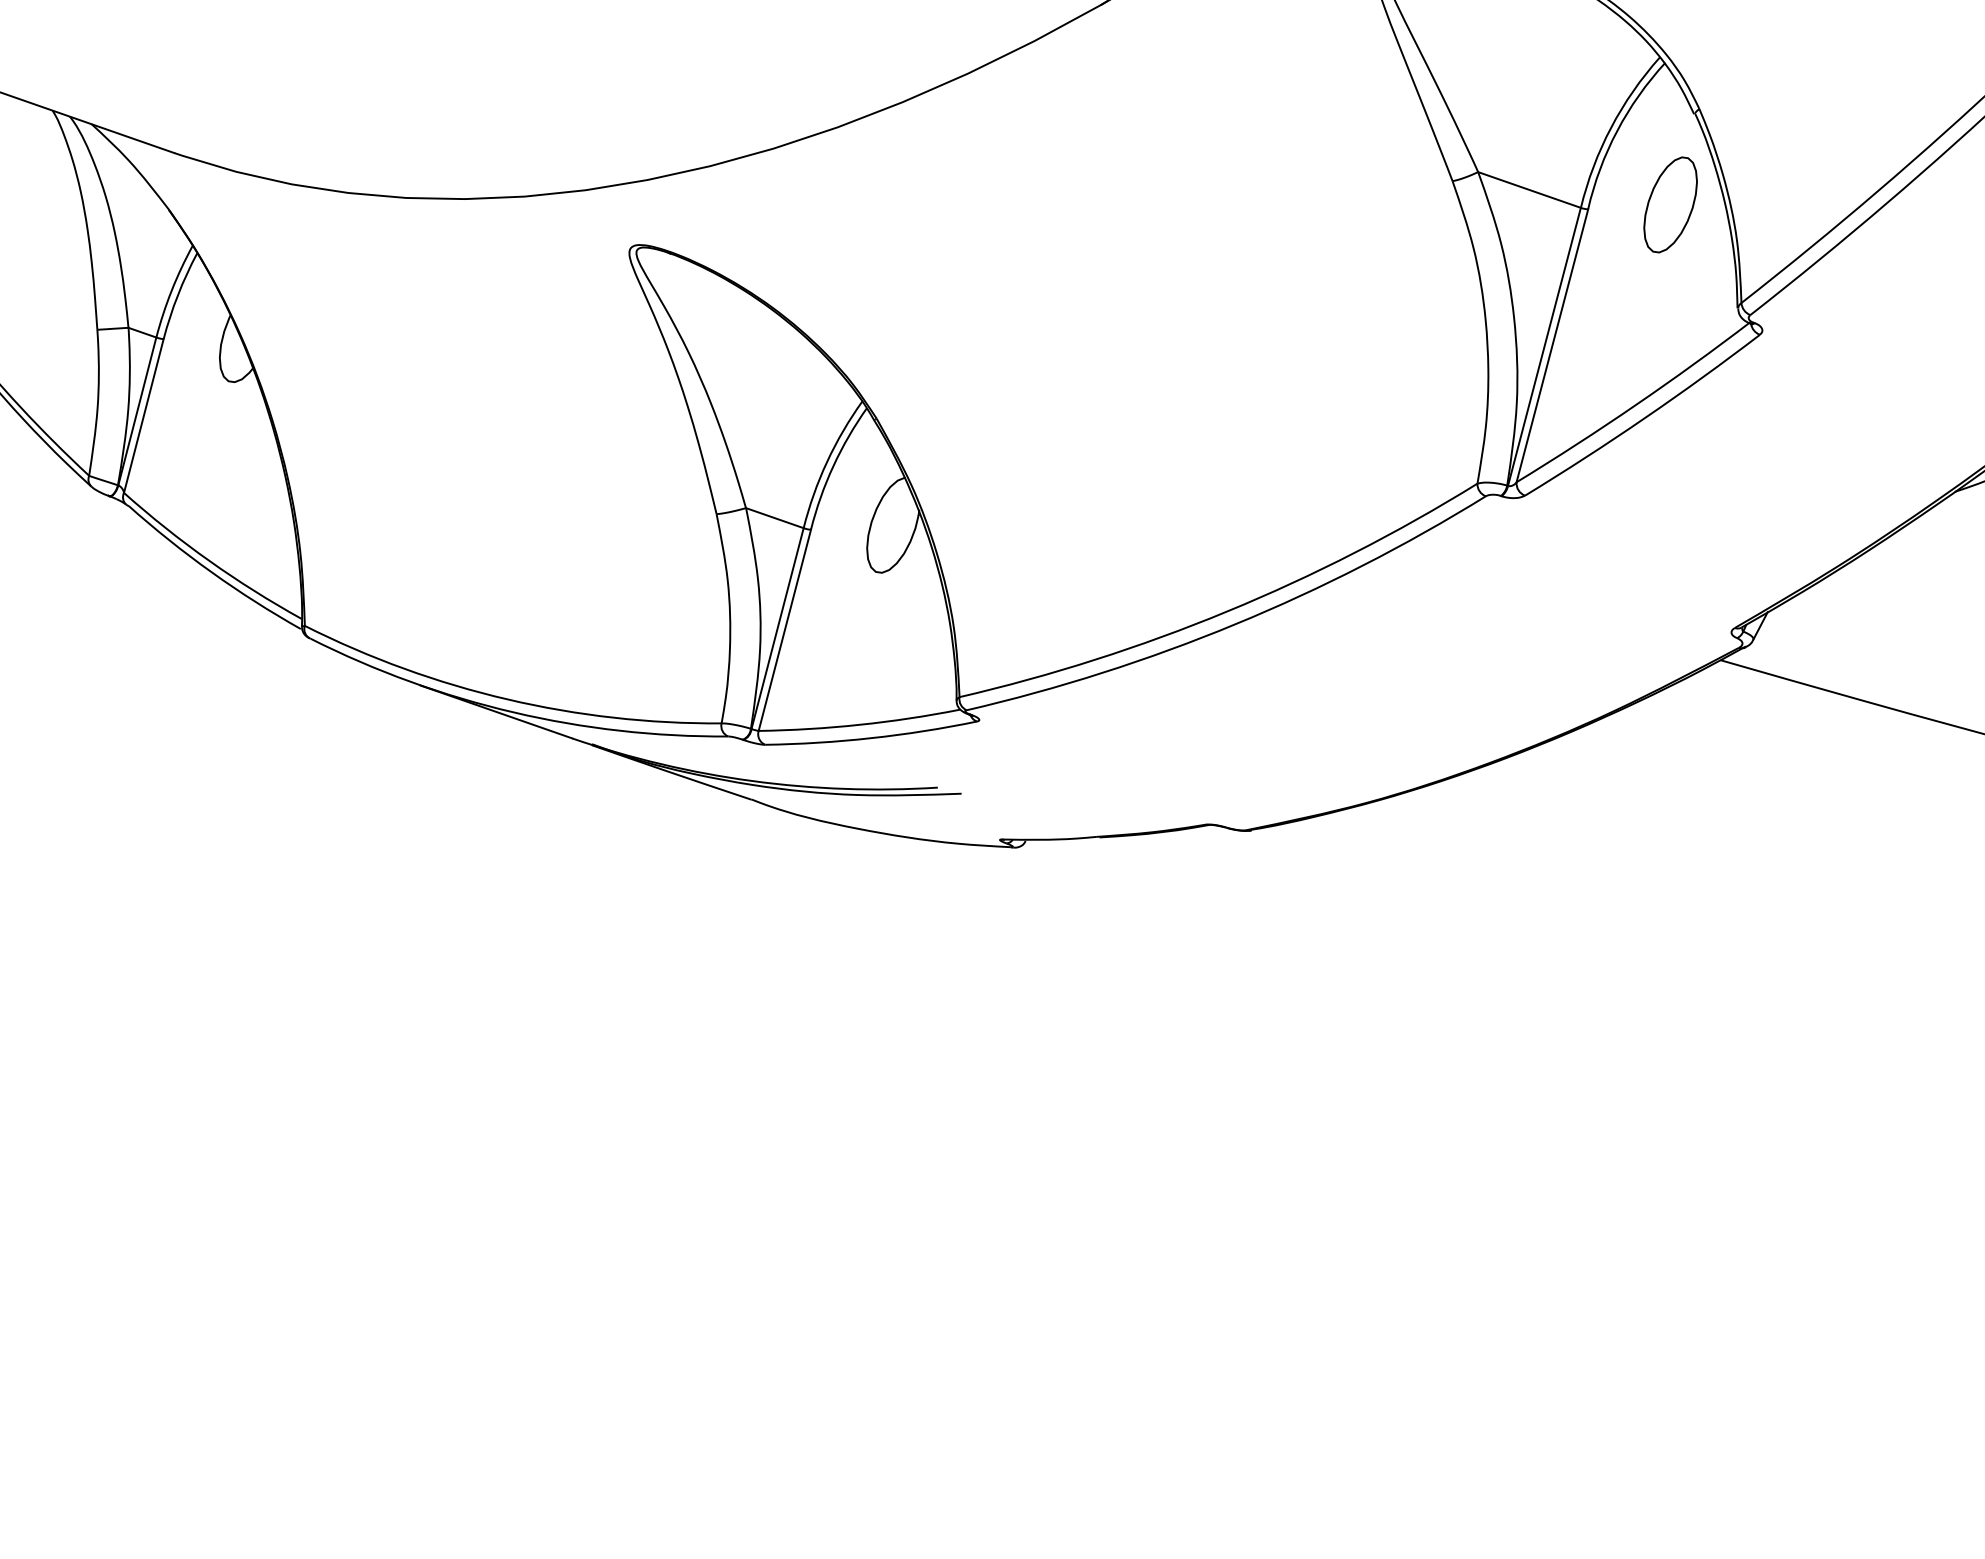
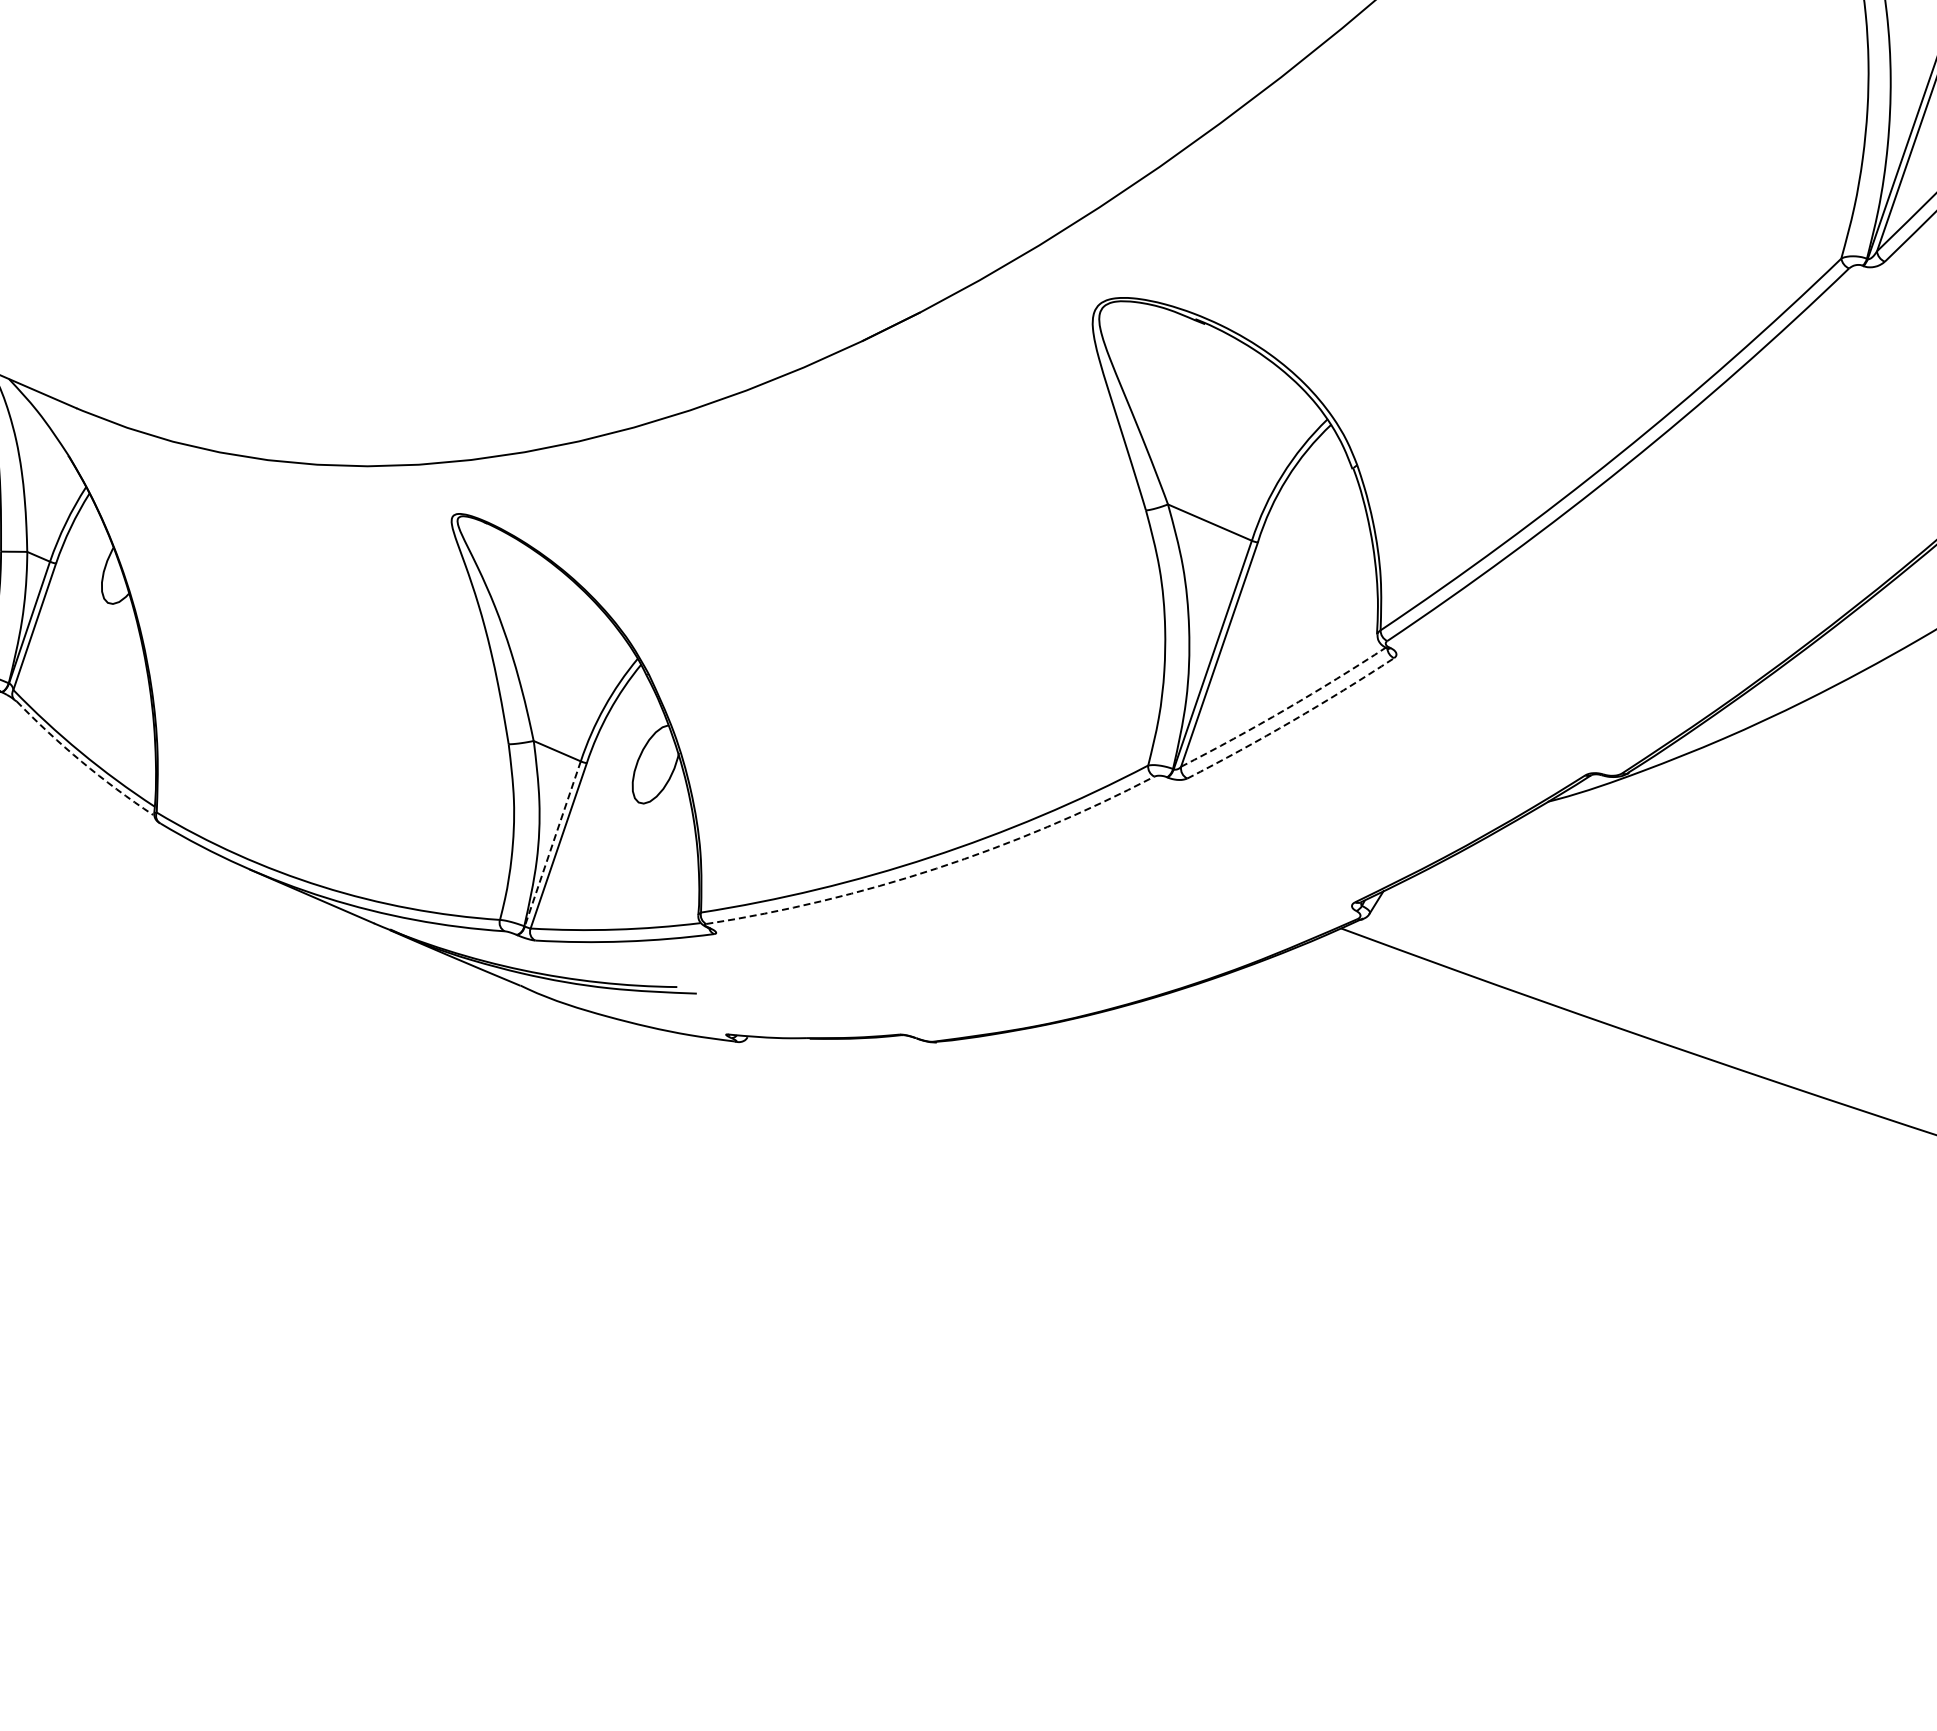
part: (1669, 204) -> (1326, 543), removed
arc: (1635, 405) -> (1285, 709), solid -> dashed
arc: (1644, 418) -> (1292, 721), solid -> dashed
arc: (211, 571) -> (81, 761), solid -> dashed
arc: (1235, 624) -> (936, 868), solid -> dashed
line: (777, 629) -> (552, 844), solid -> dashed

